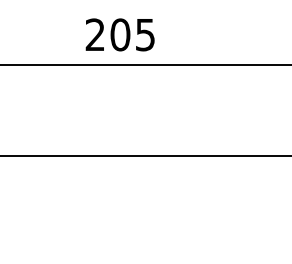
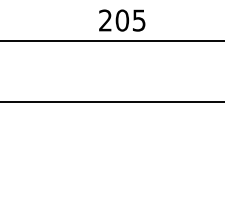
text: (120, 34) -> (122, 20), moved

